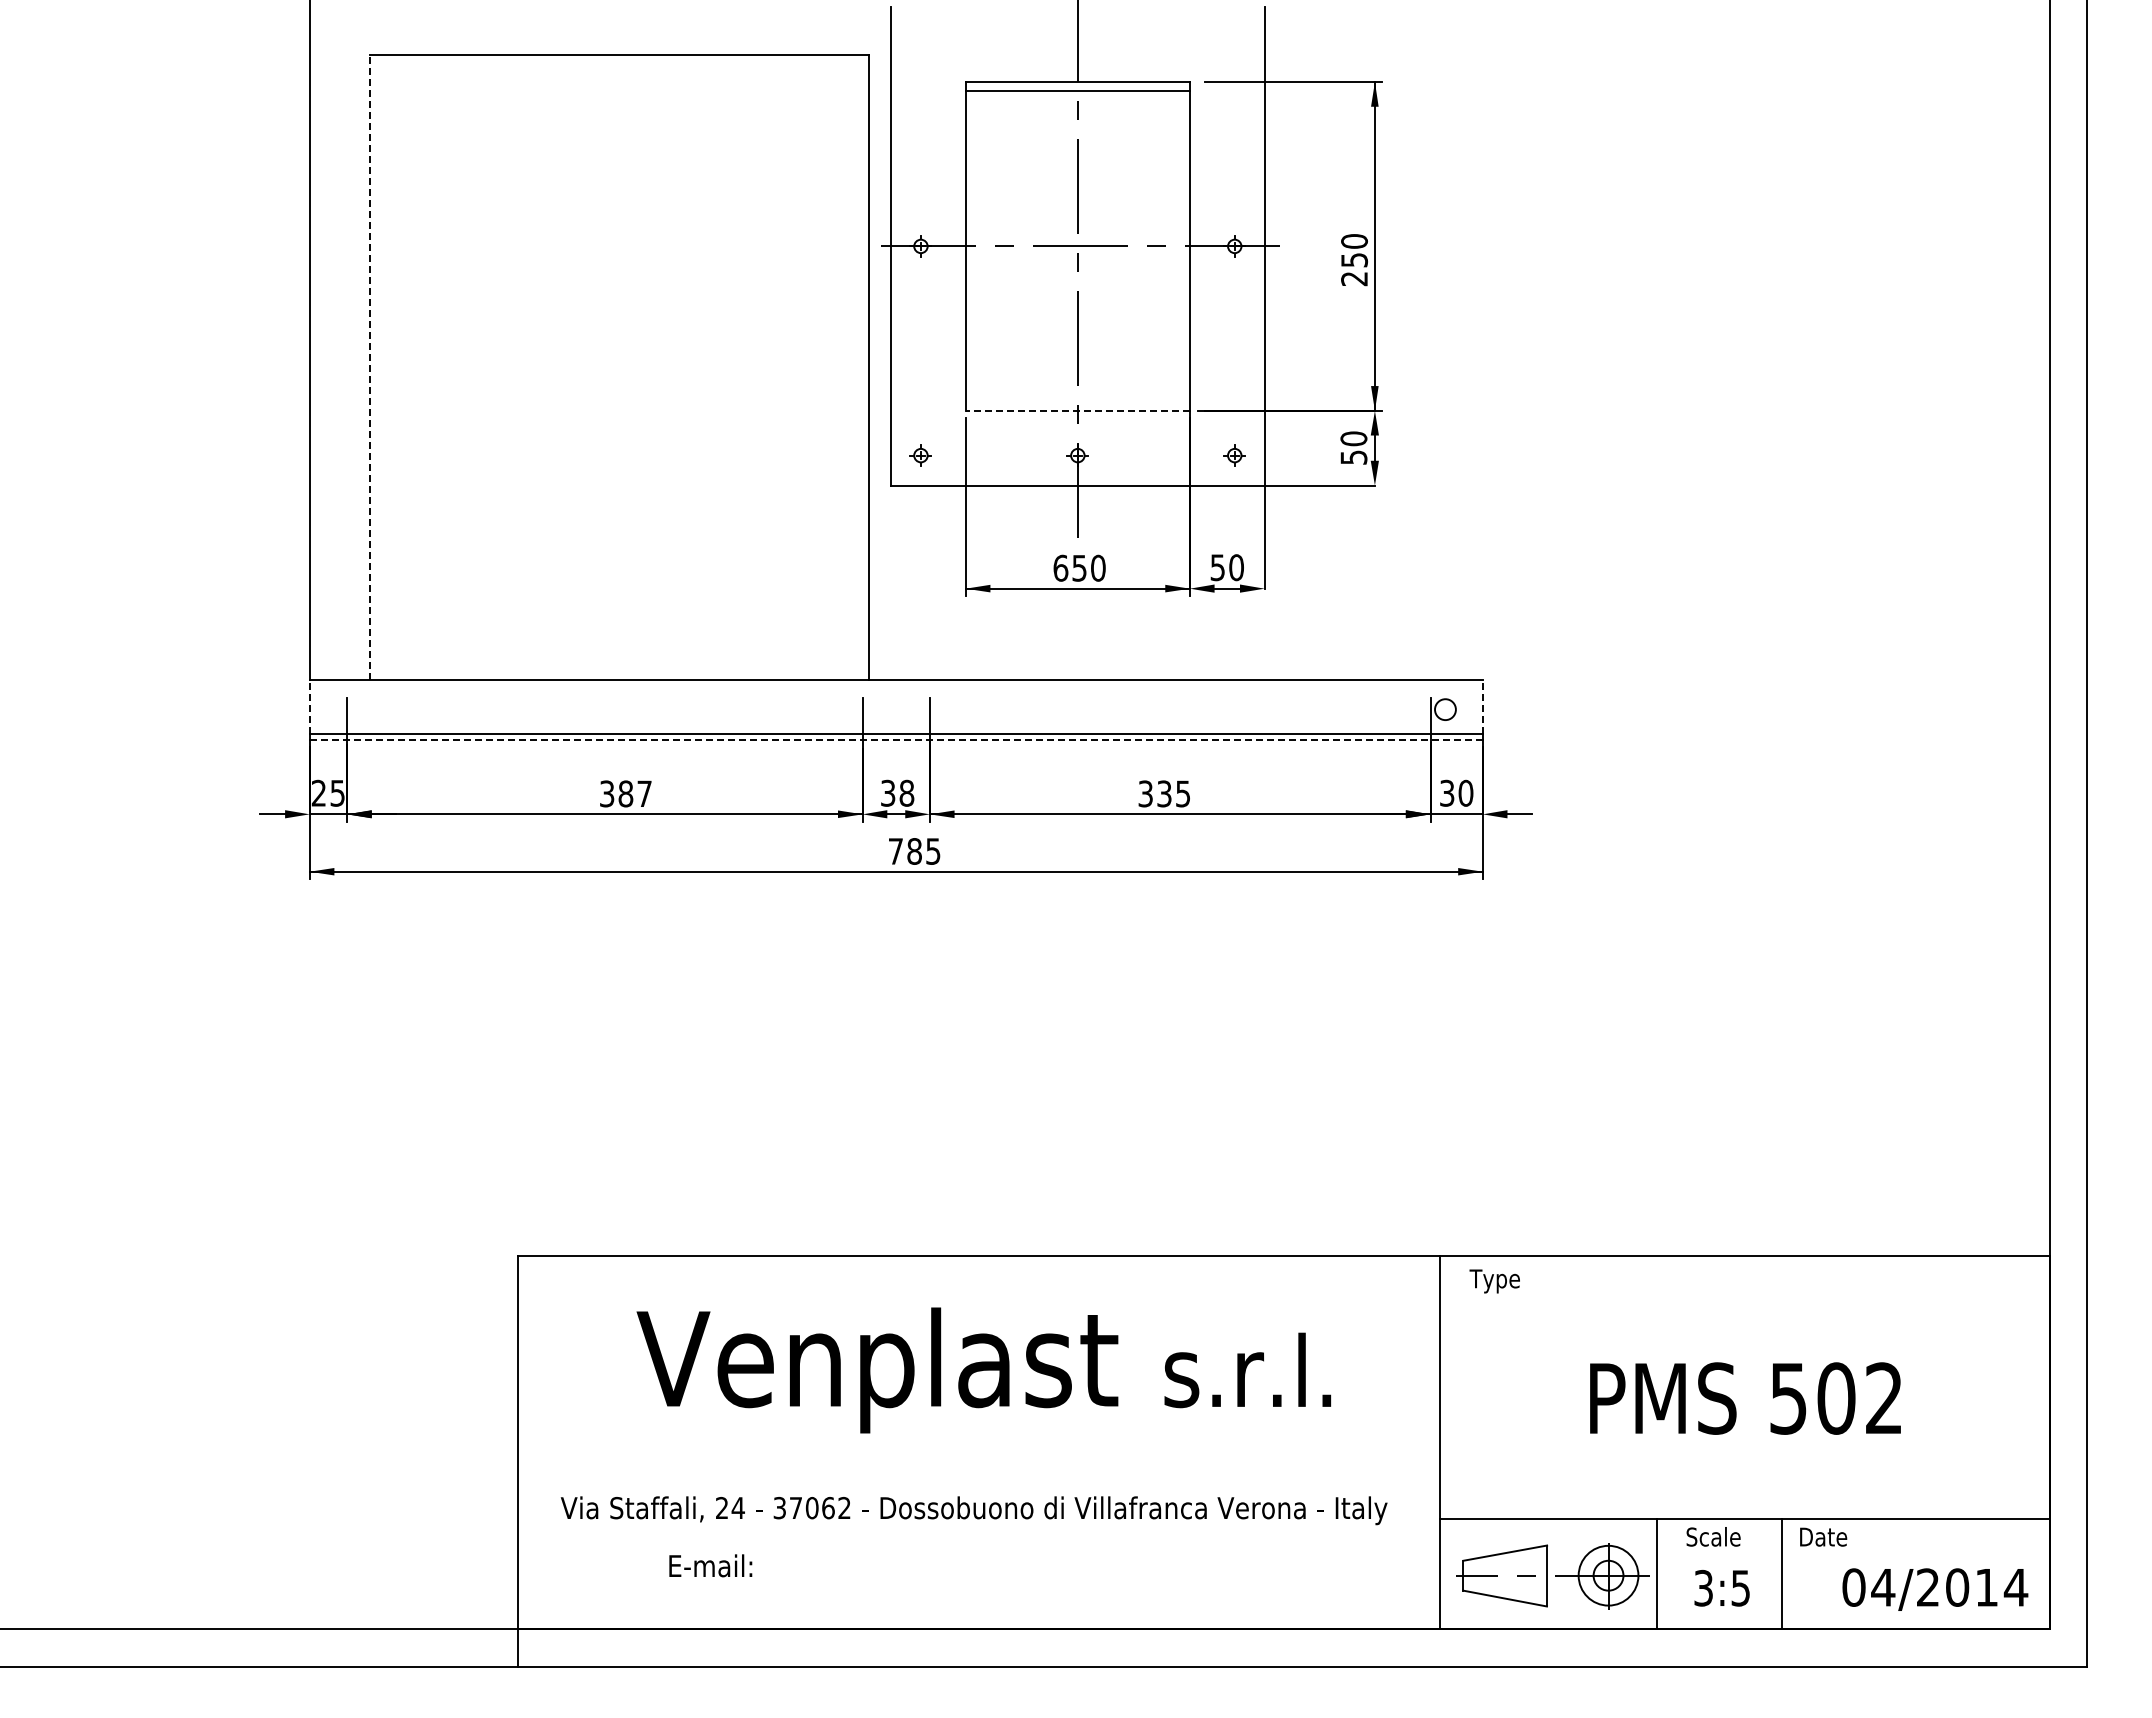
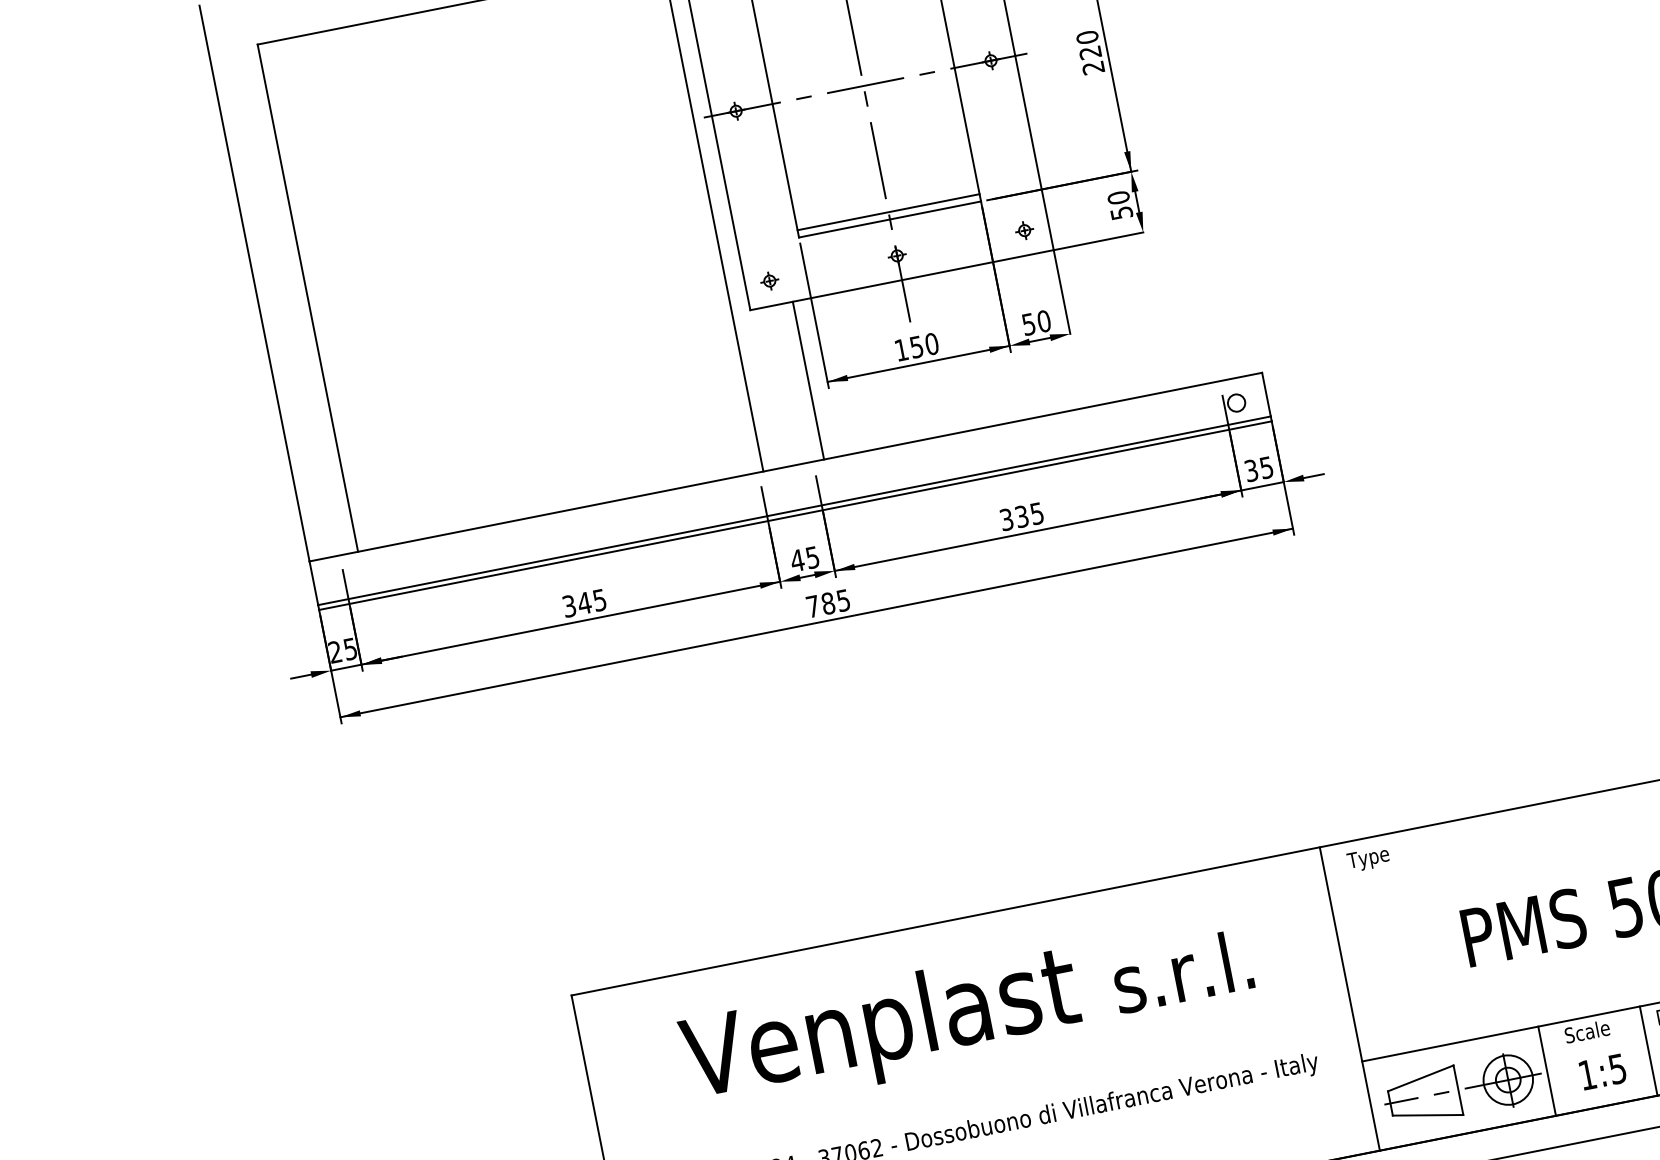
text: (1354, 260) -> (1090, 52), 250 -> 220
line: (369, 366) -> (307, 297), dashed -> solid
line: (1077, 401) -> (888, 211), added
line: (1077, 410) -> (889, 219), dashed -> solid
text: (1060, 567) -> (901, 349), 650 -> 150
line: (943, 582) -> (808, 380), added
line: (309, 706) -> (313, 583), dashed -> solid
line: (1482, 706) -> (1266, 394), dashed -> solid
line: (896, 739) -> (795, 515), dashed -> solid
text: (897, 792) -> (804, 558), 38 -> 45
text: (1465, 792) -> (1266, 467), 30 -> 35
text: (634, 793) -> (591, 601), 387 -> 345
text: (1703, 1587) -> (1587, 1074), 3:5 -> 1:5

